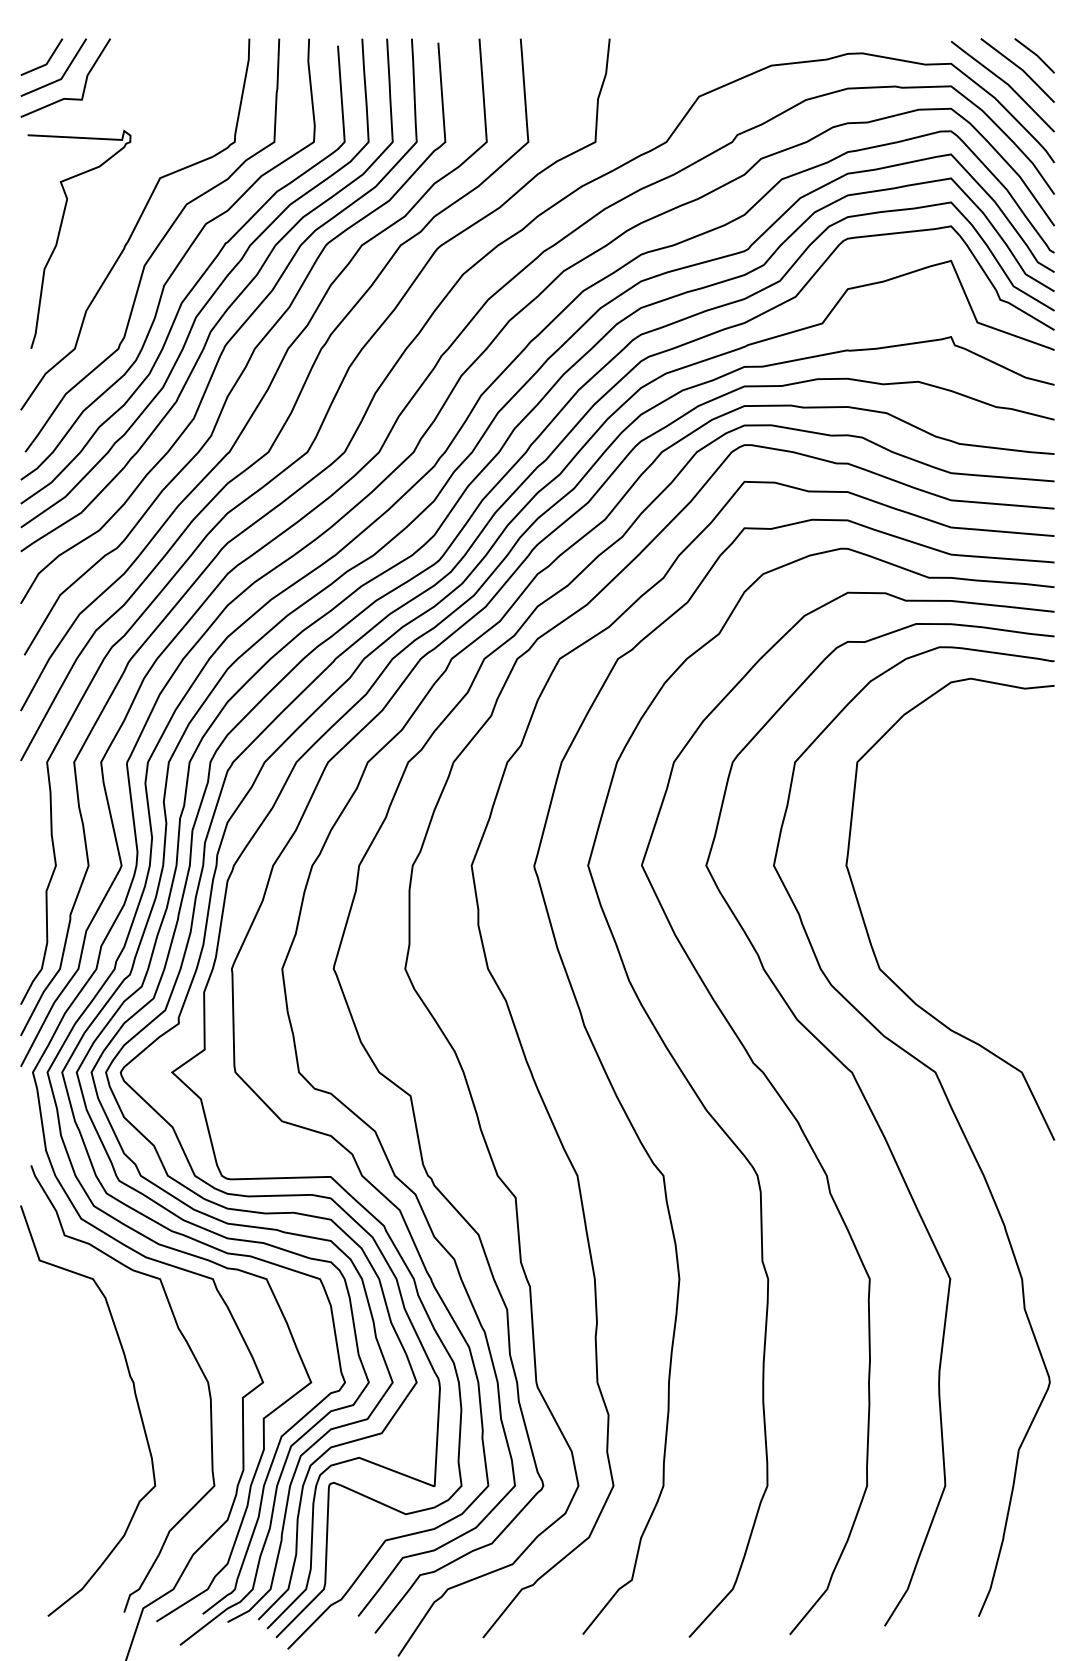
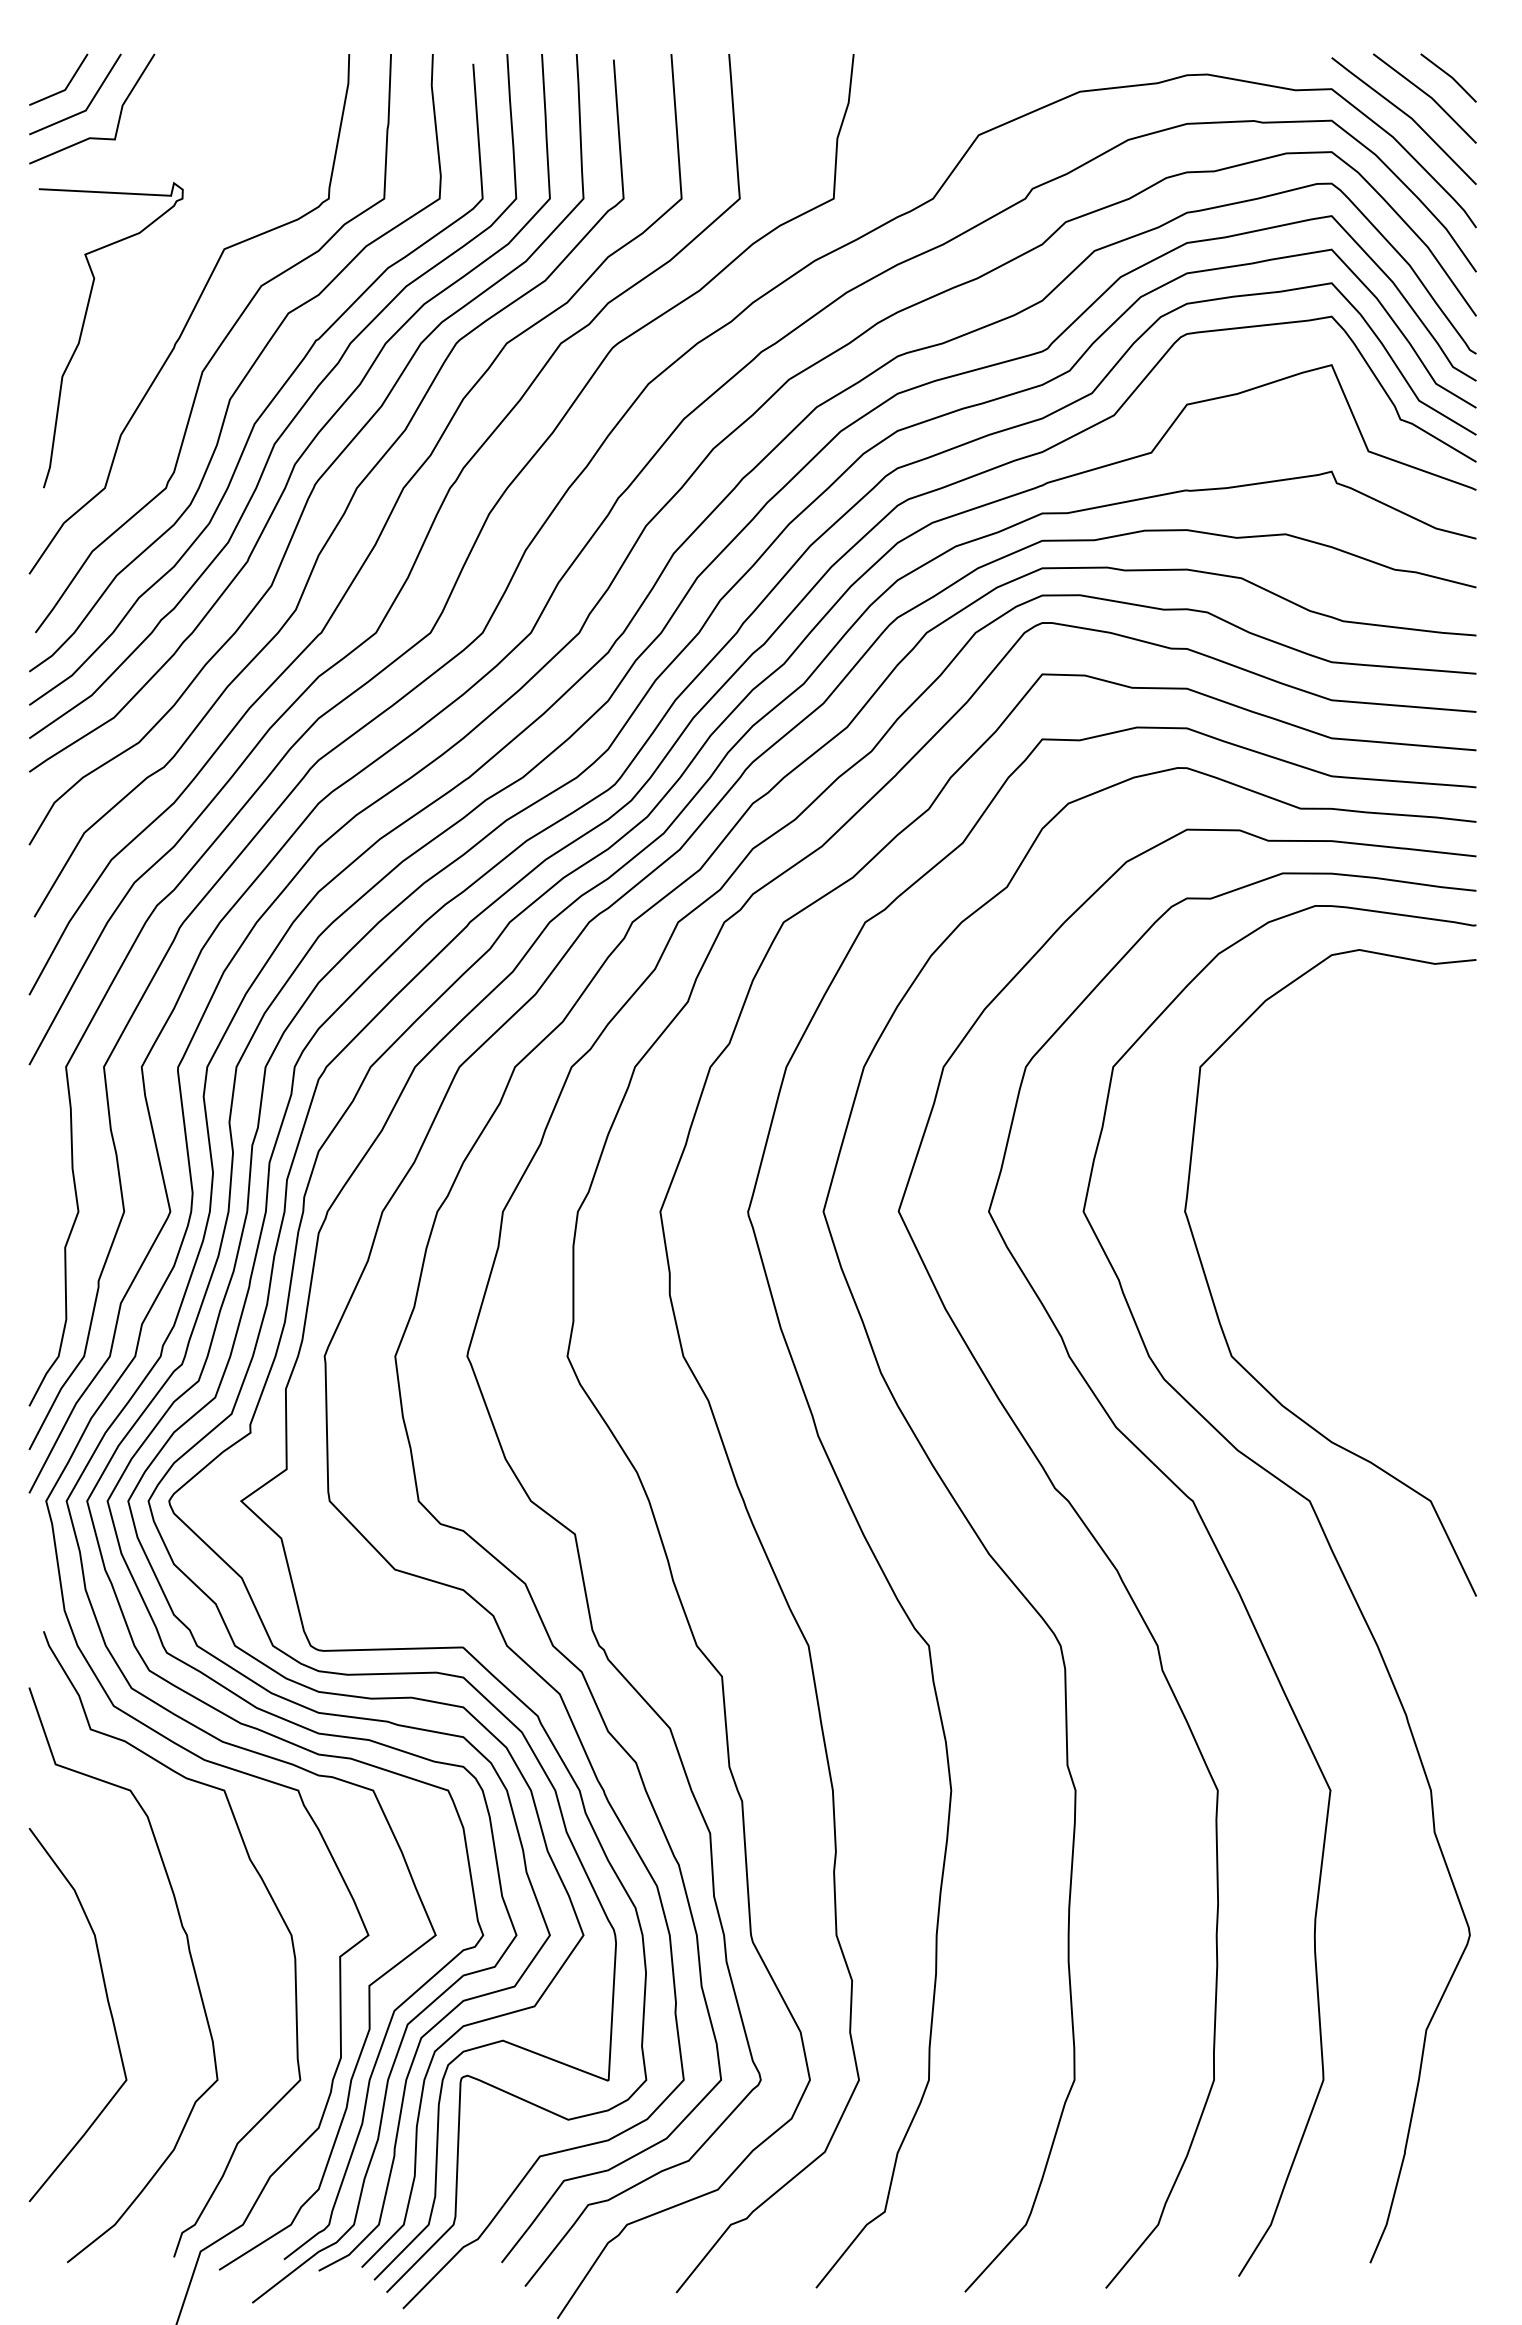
curve: (77, 1434) -> (108, 2007), added

